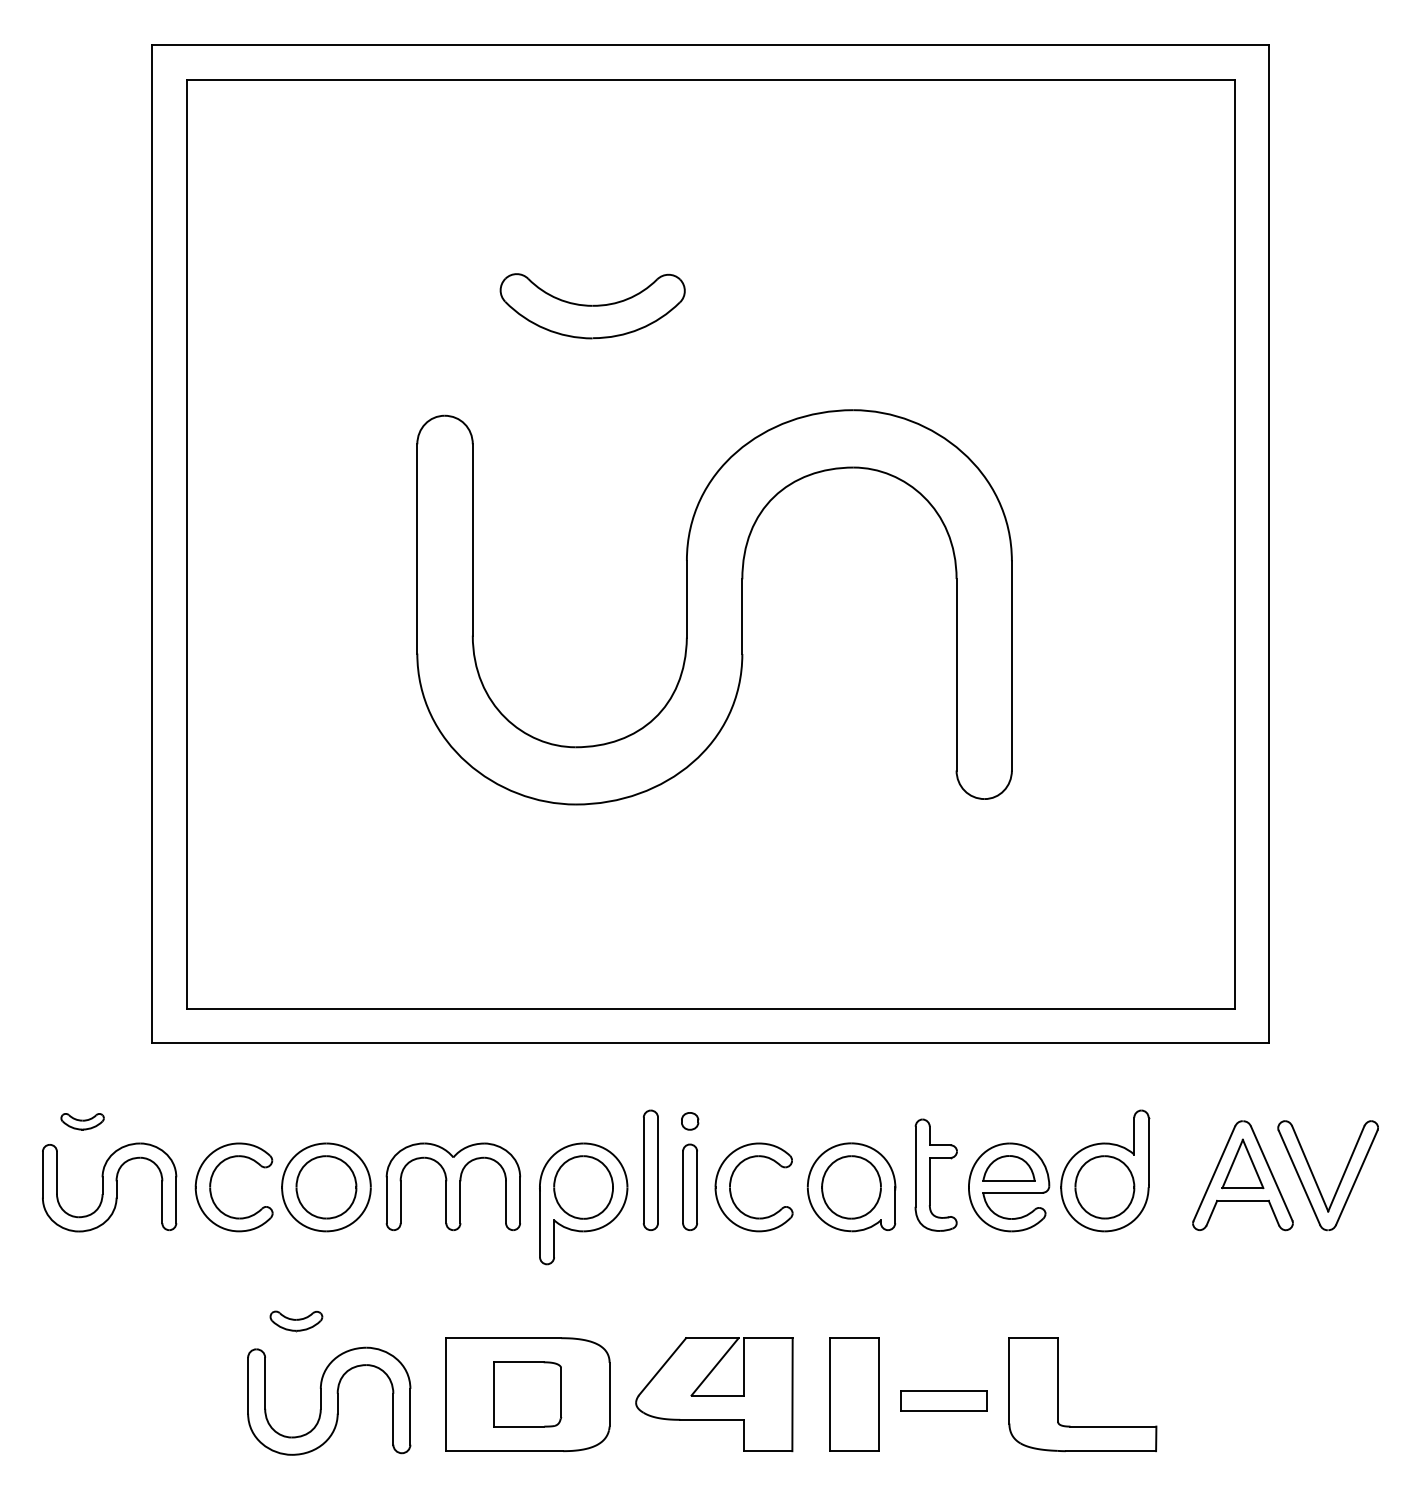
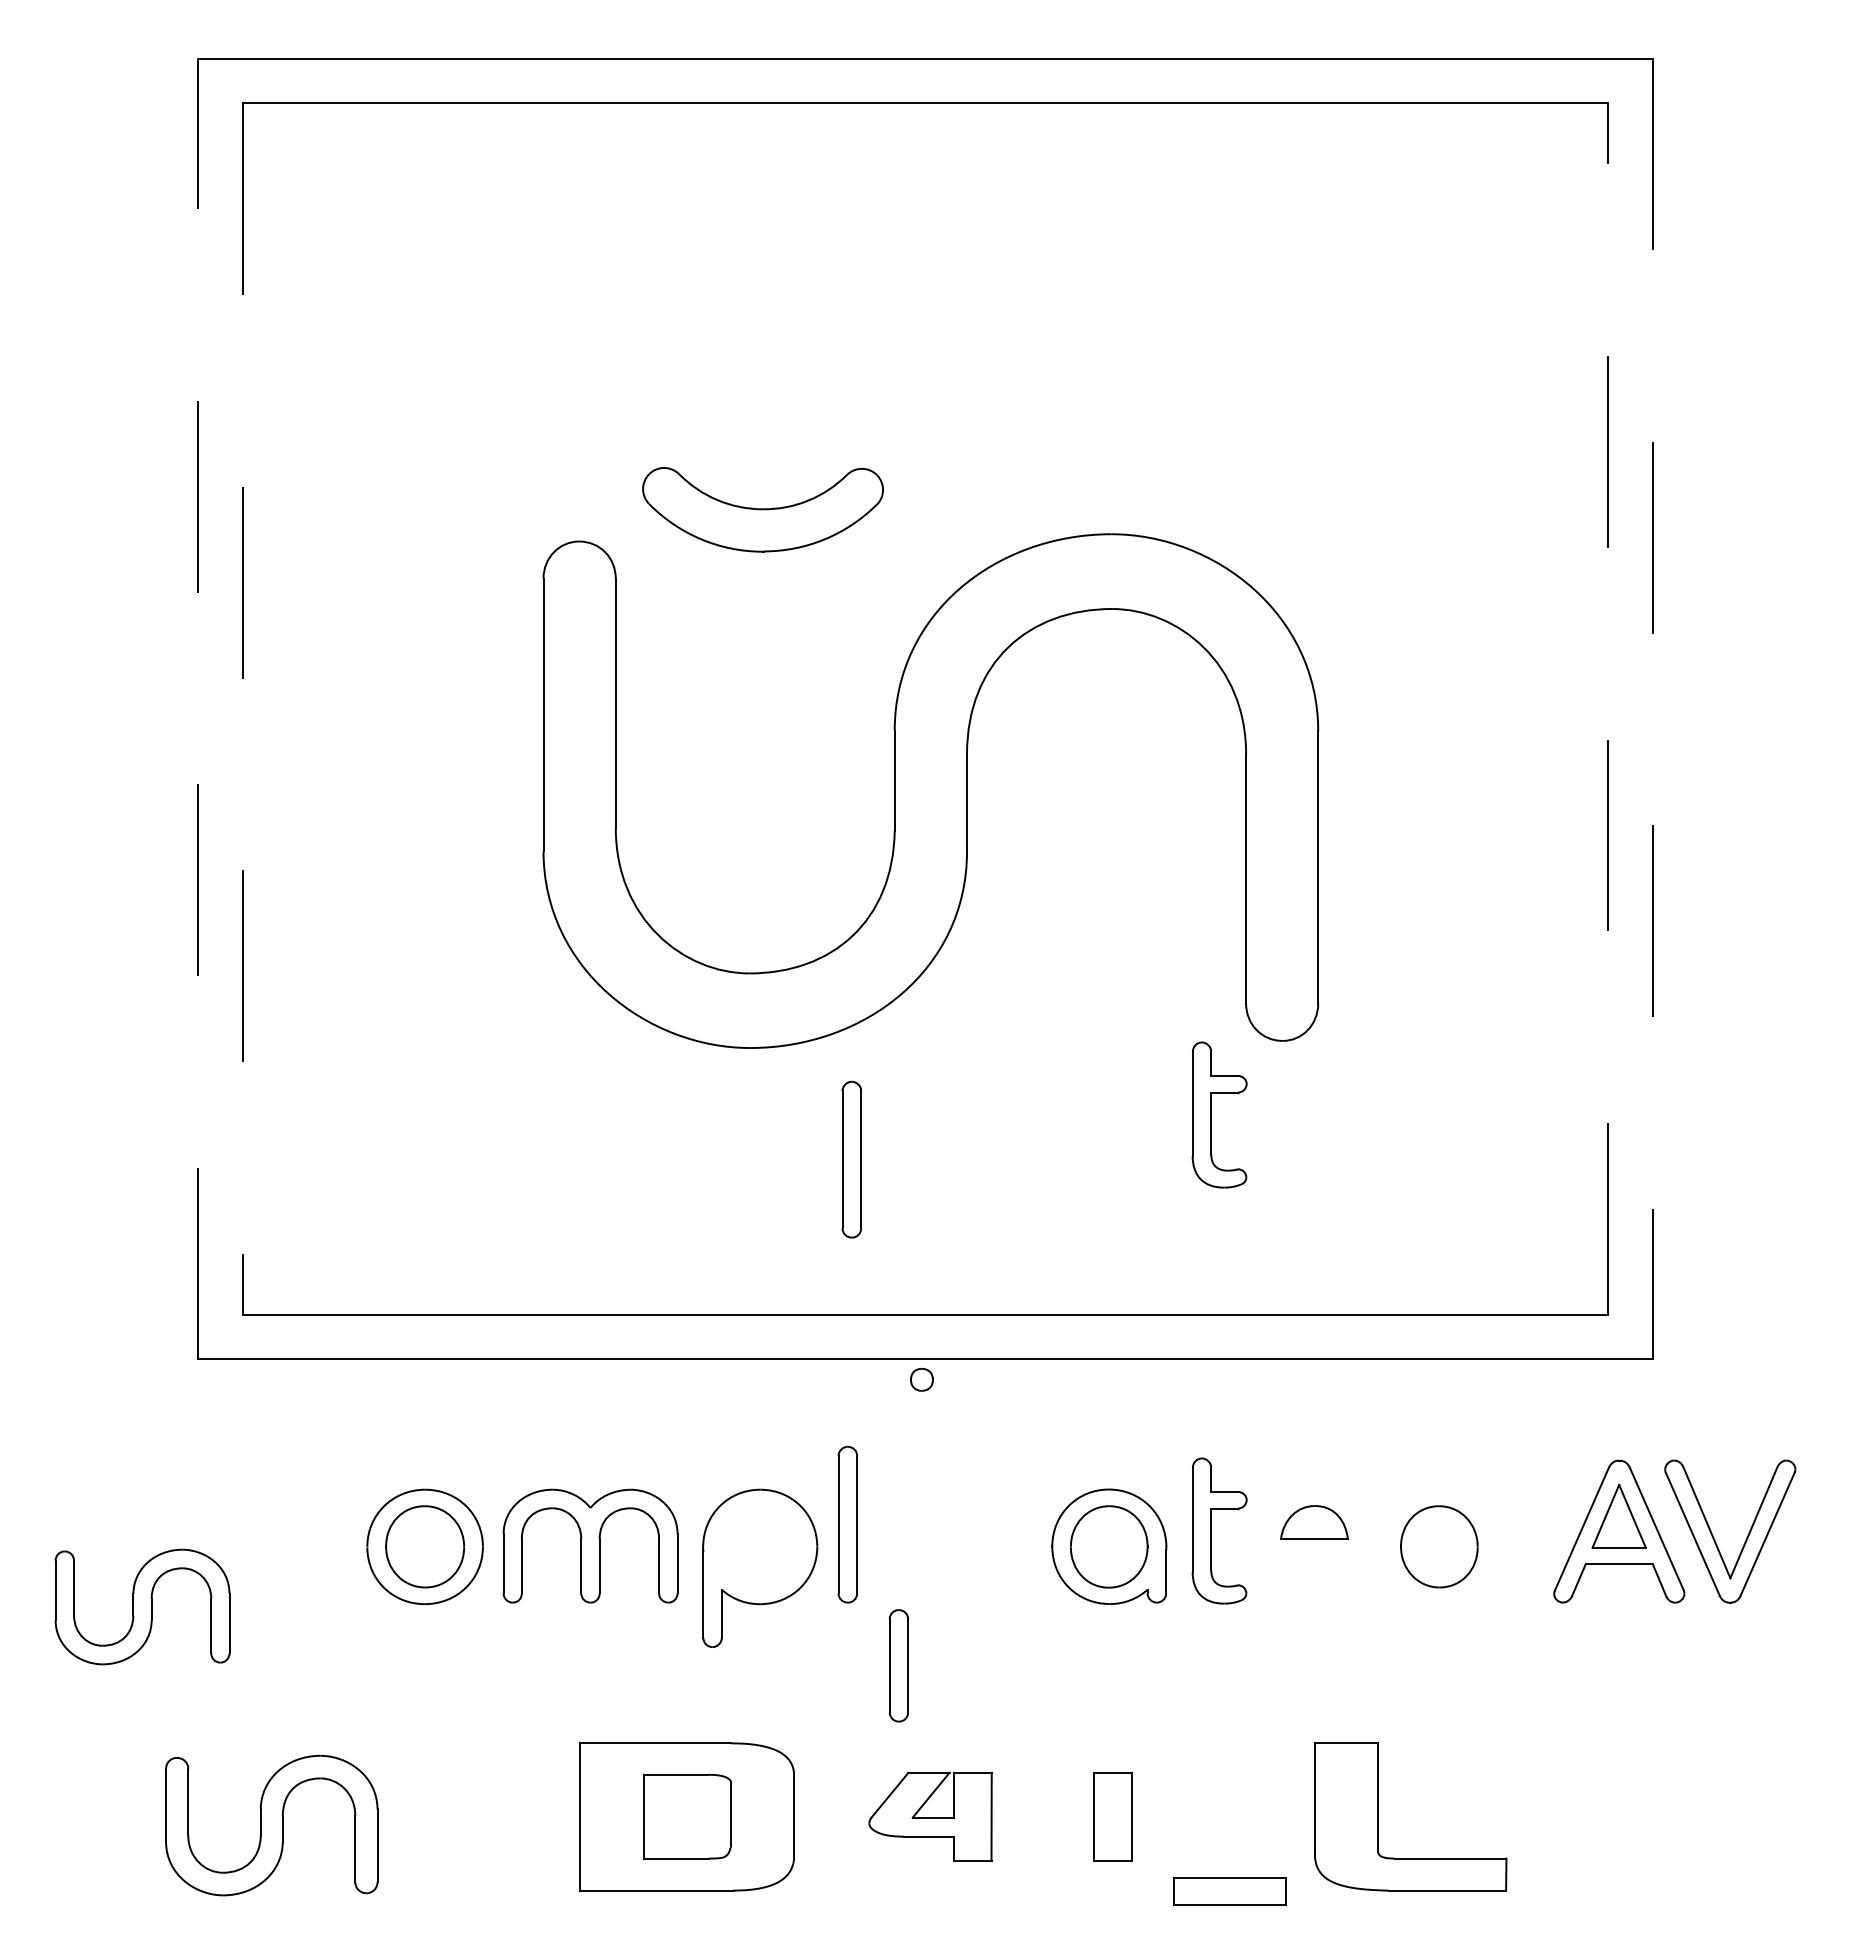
part: (592, 306) -> (762, 509), moved
line: (152, 543) -> (198, 708), solid -> dashed
line: (187, 544) -> (243, 709), solid -> dashed
line: (1234, 544) -> (1608, 709), solid -> dashed
line: (1268, 544) -> (1652, 709), solid -> dashed
part: (930, 855) -> (1211, 1114), added
part: (653, 890) -> (851, 1159), added
part: (81, 1121) -> (106, 1461), removed
part: (689, 1121) -> (921, 1379), moved
part: (1104, 1170) -> (1439, 1525), removed
part: (211, 1181) -> (275, 1539), removed
part: (731, 1183) -> (952, 1541), removed
part: (109, 1187) -> (142, 1606), moved
part: (583, 1187) -> (759, 1546), removed
part: (689, 1187) -> (898, 1665), moved
part: (1009, 1187) -> (1314, 1546), removed
part: (296, 1321) -> (385, 1721), removed
part: (714, 1394) -> (930, 1816), size x0.6
part: (854, 1394) -> (1112, 1816), size x0.6
part: (329, 1401) -> (271, 1825), moved
part: (943, 1401) -> (1229, 1891), moved

